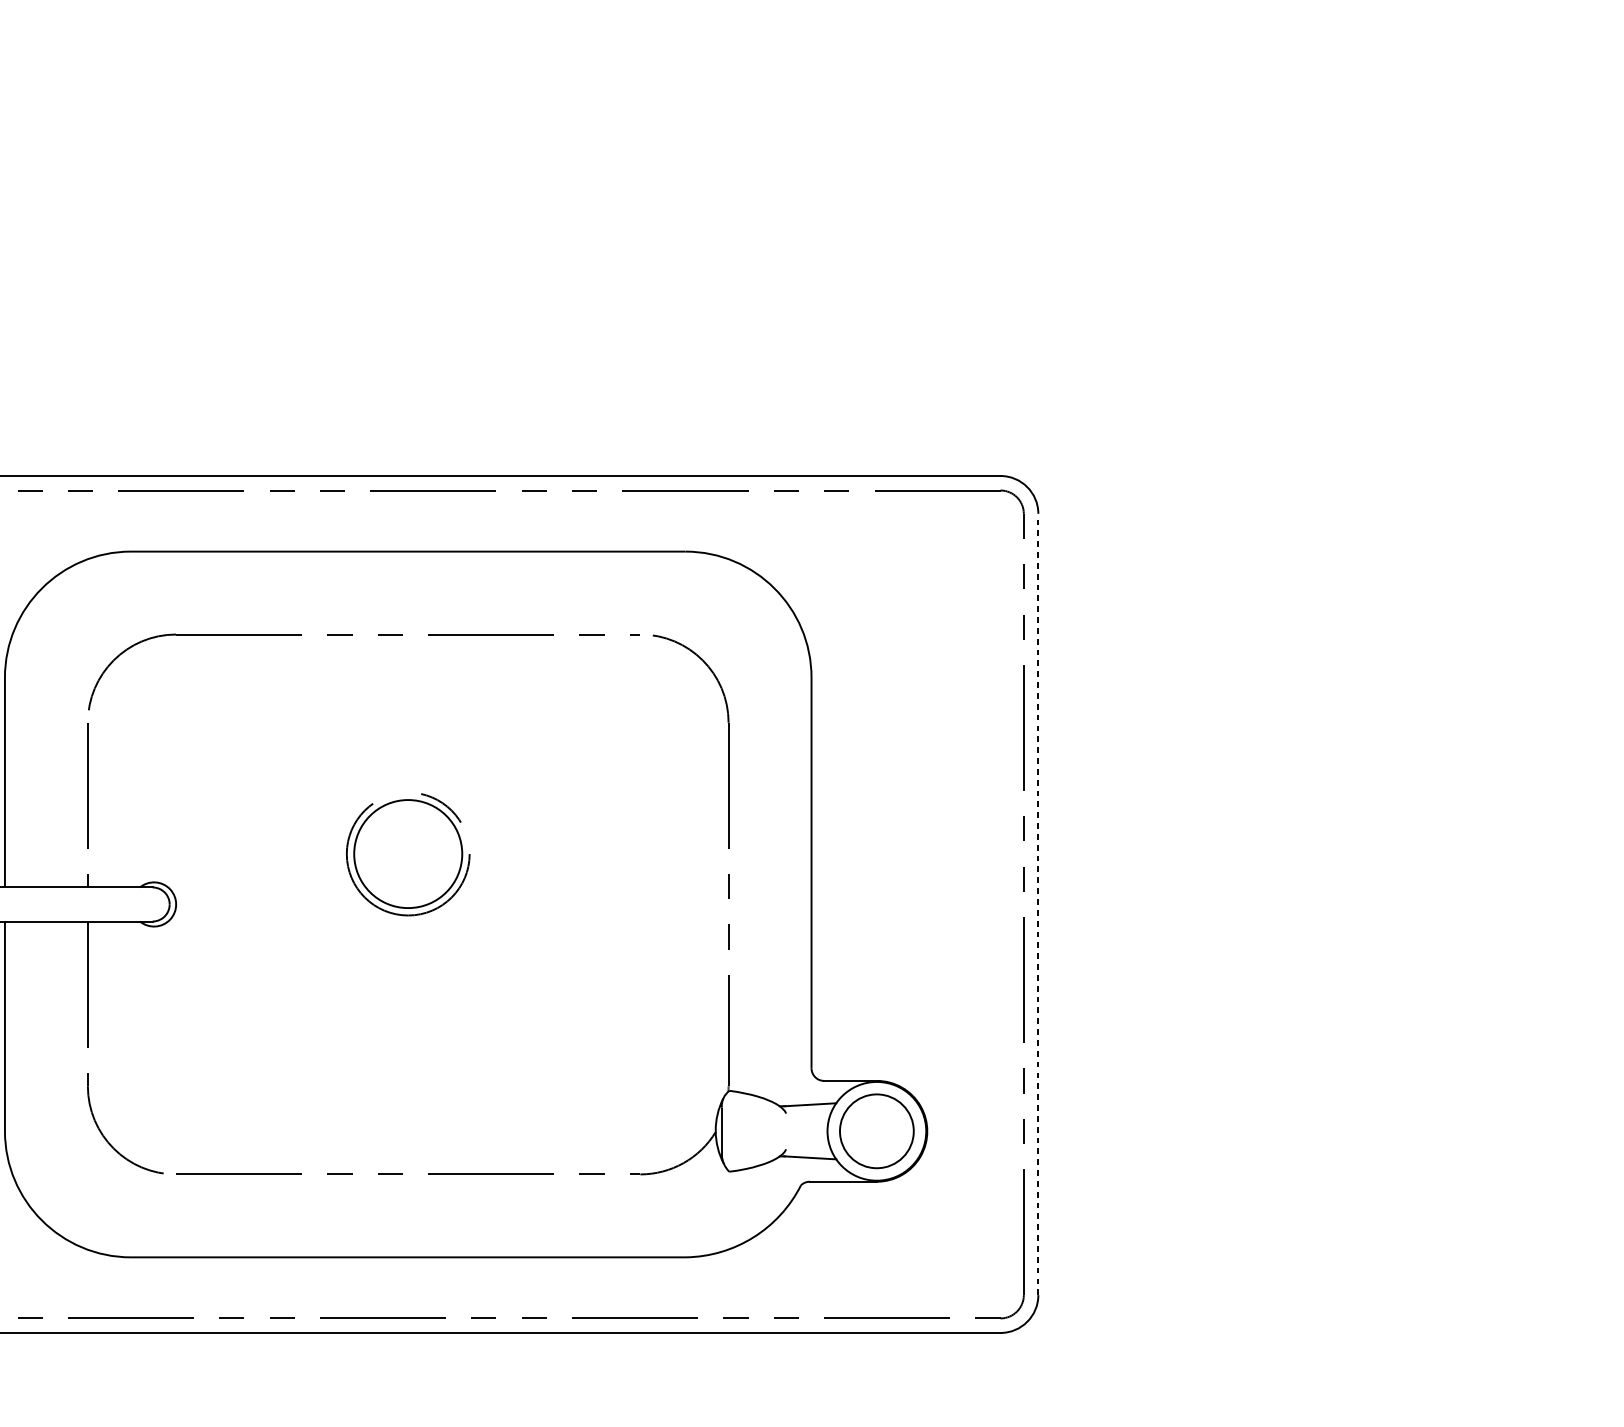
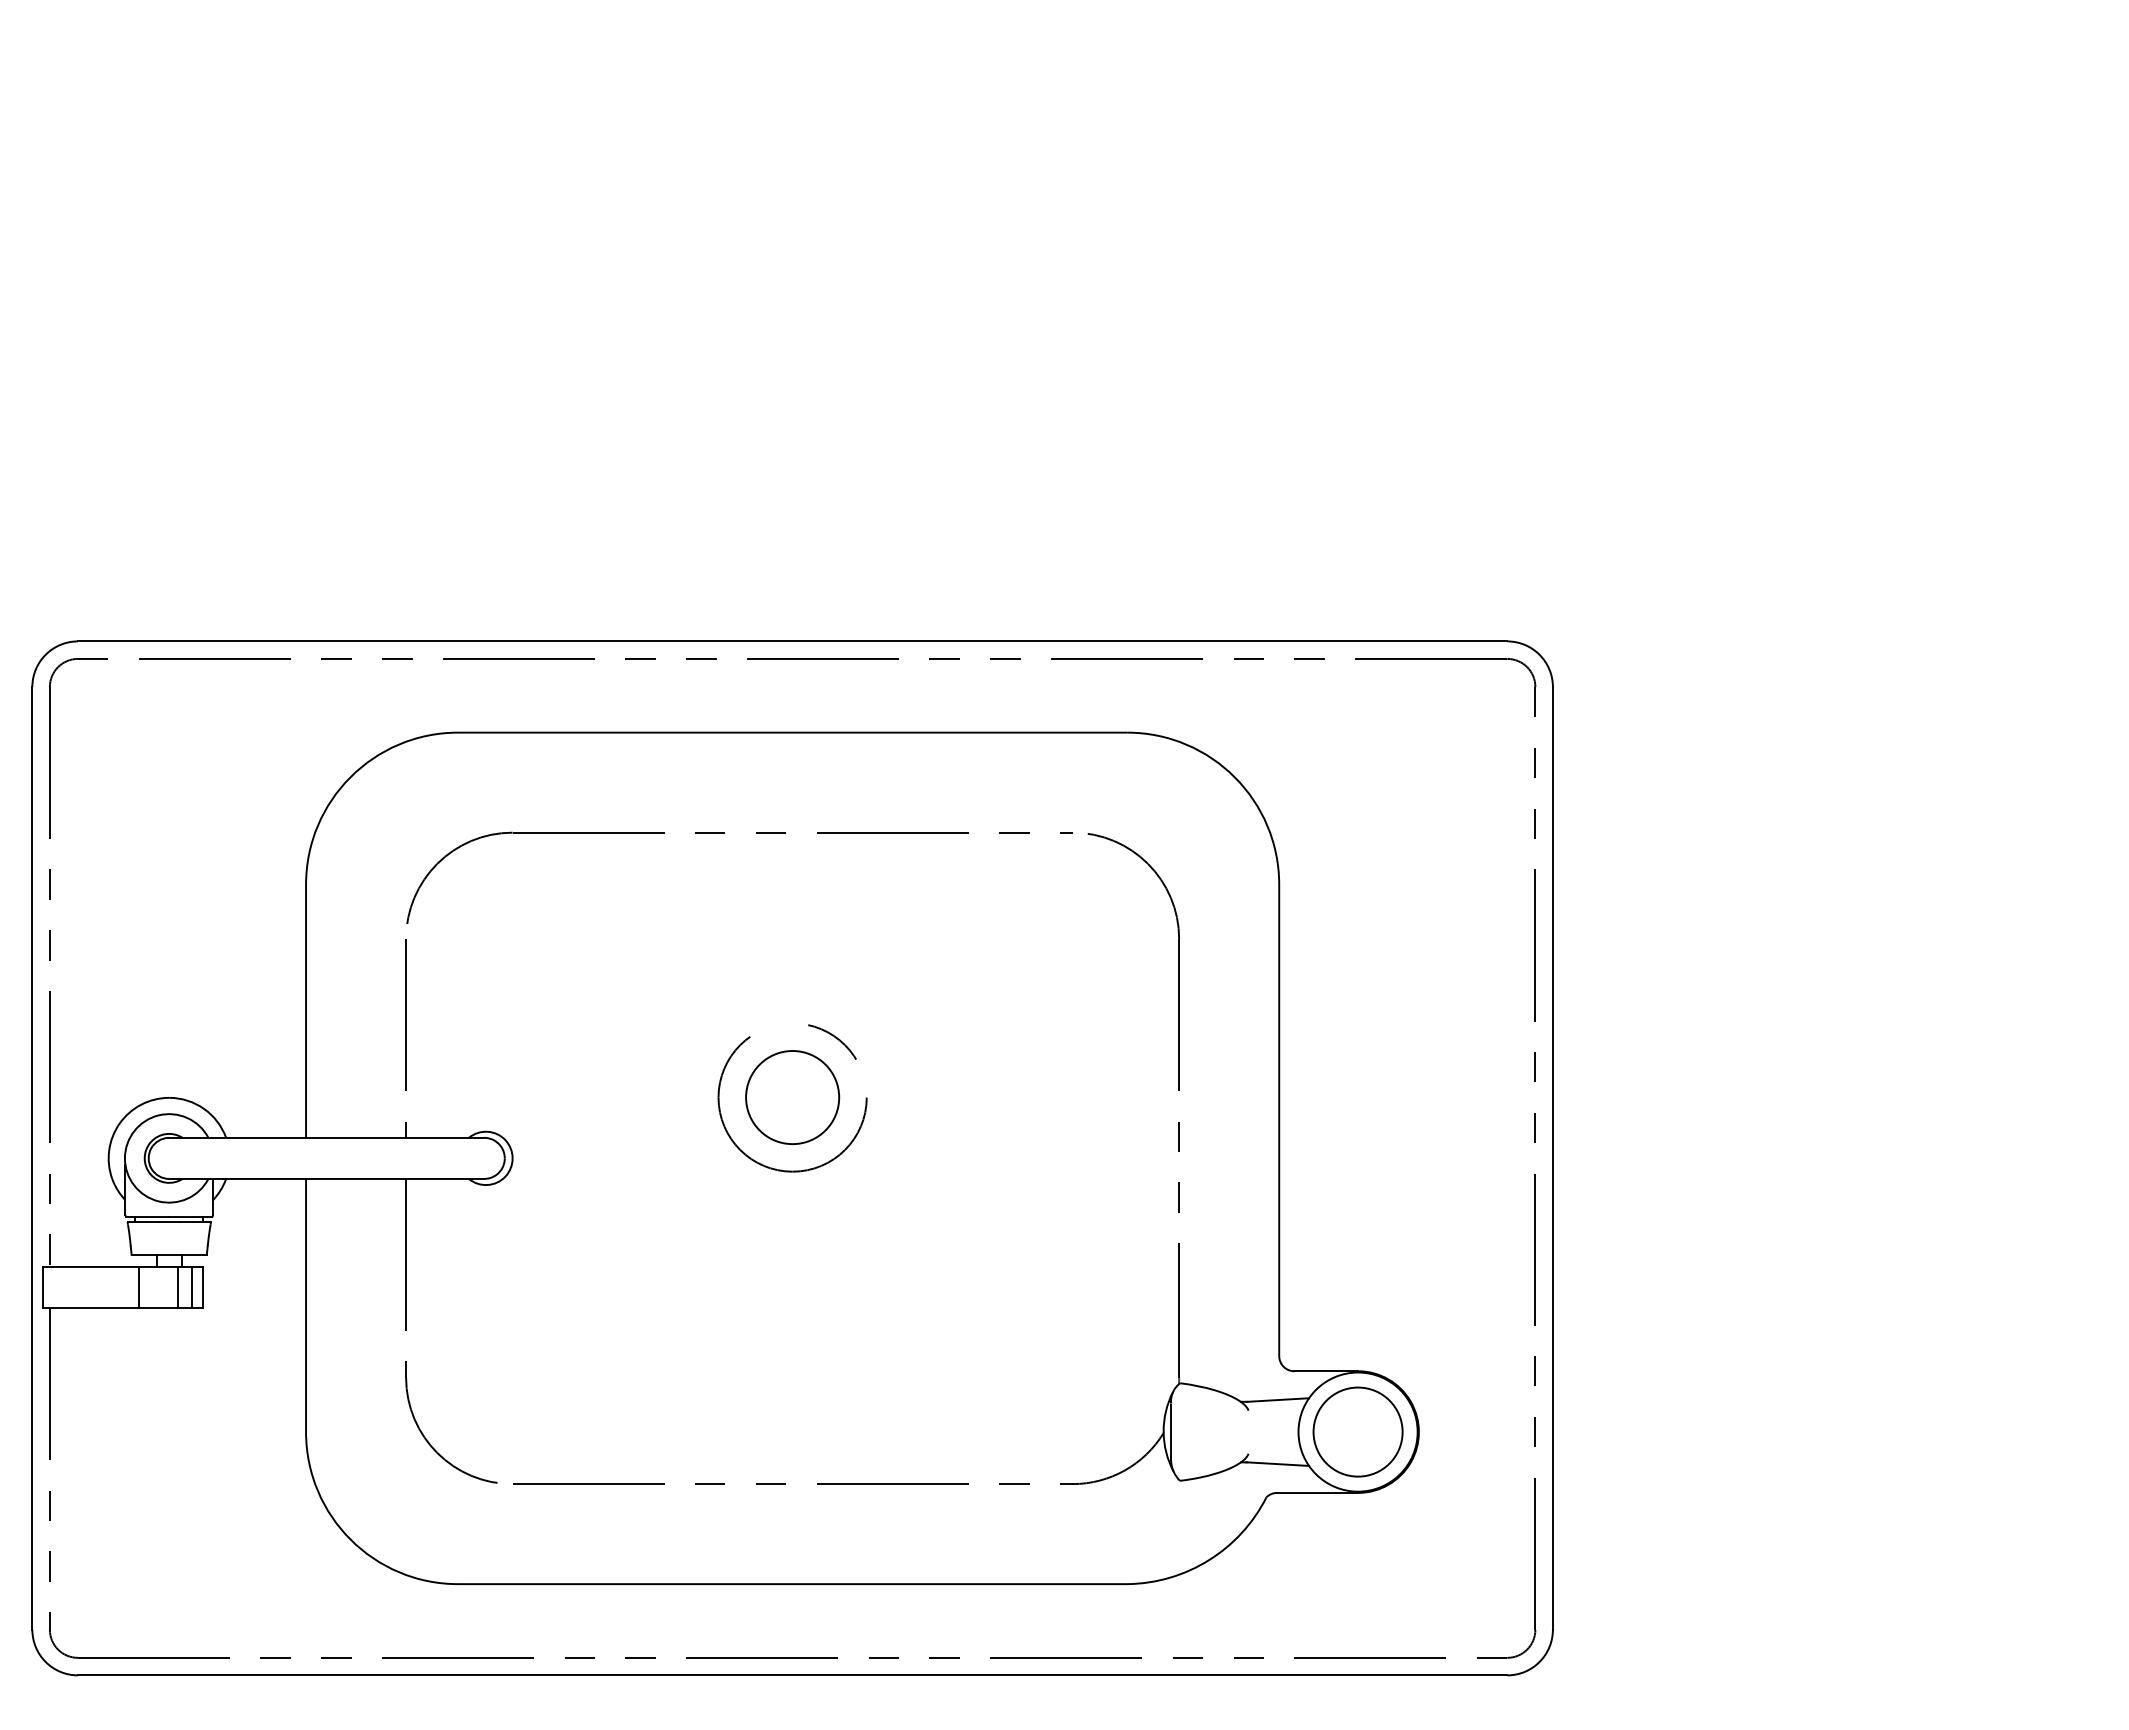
circle: (408, 854) -> (792, 1097), size x0.71
line: (1038, 903) -> (1552, 1157), dashed -> solid

